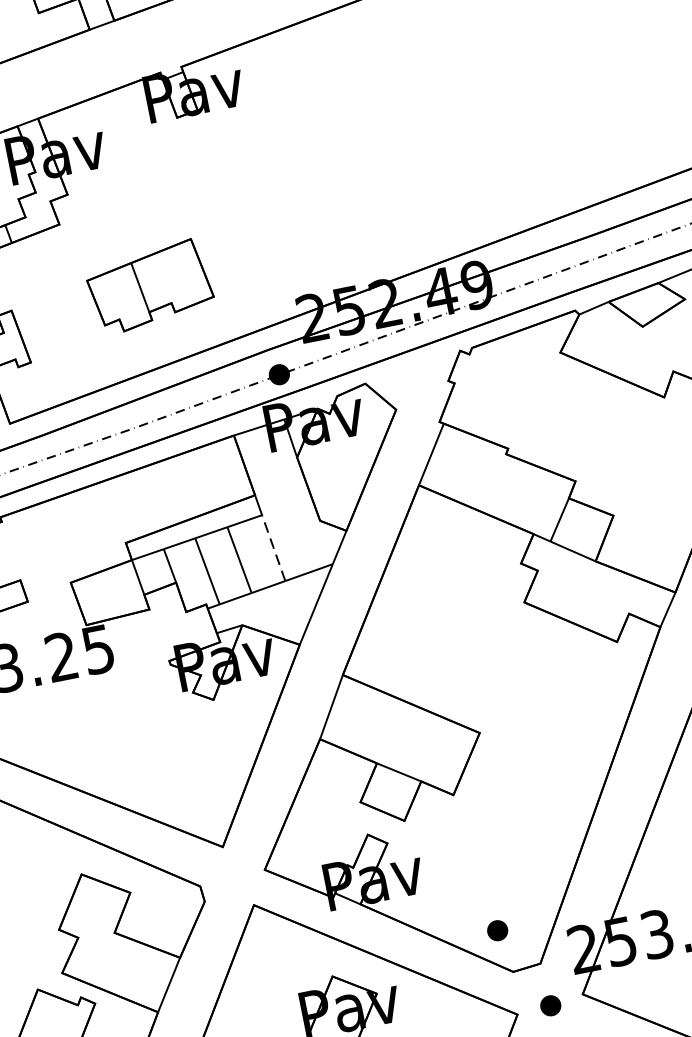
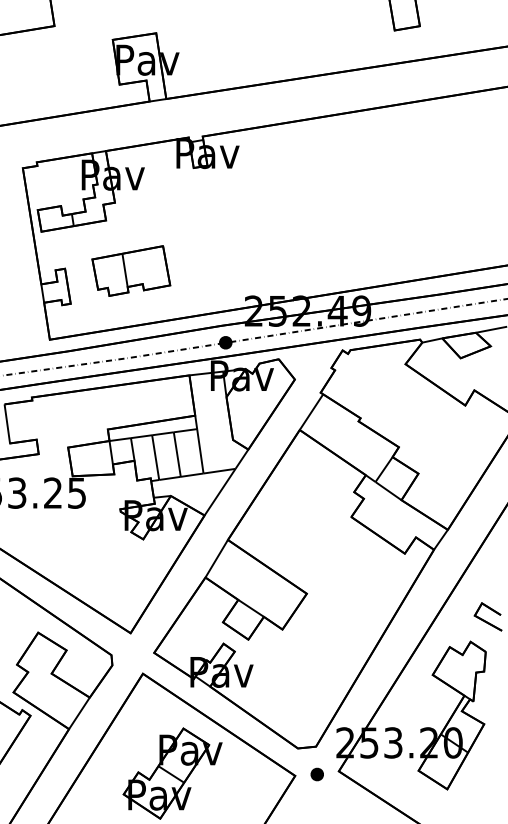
part: (150, 285) -> (131, 270), moved
line: (273, 546) -> (200, 450), dashed -> solid
part: (496, 930) -> (292, 720), removed

